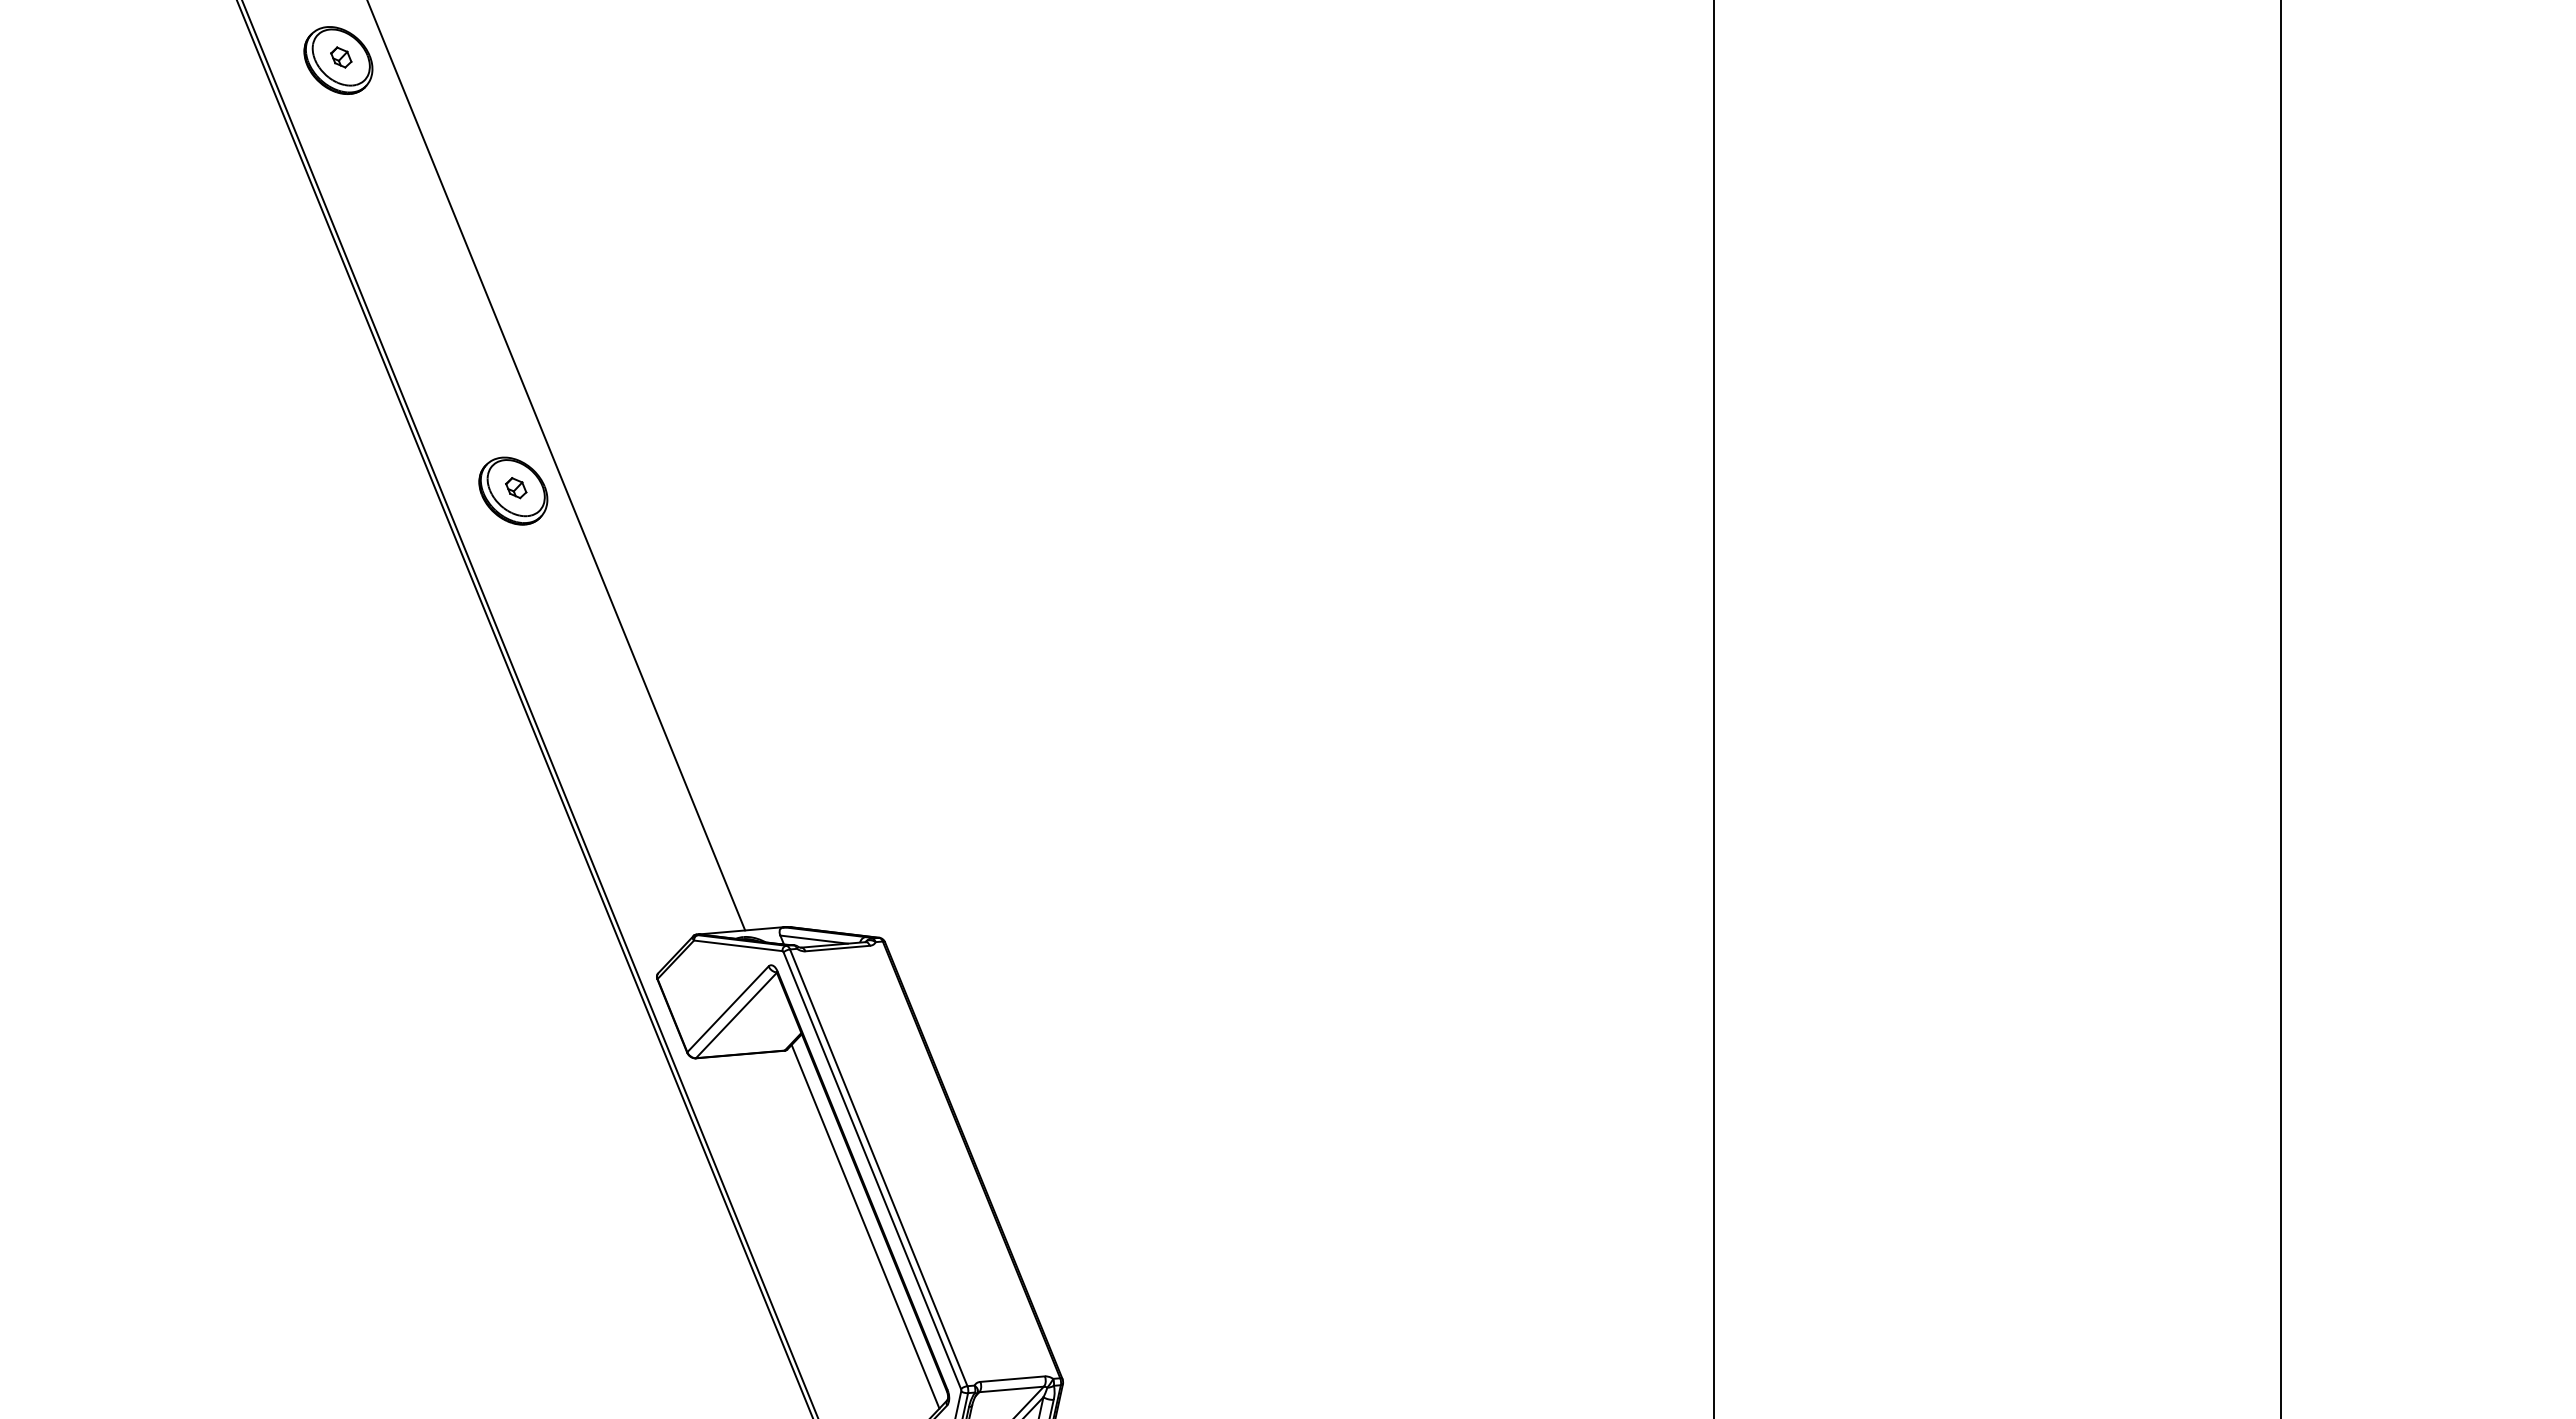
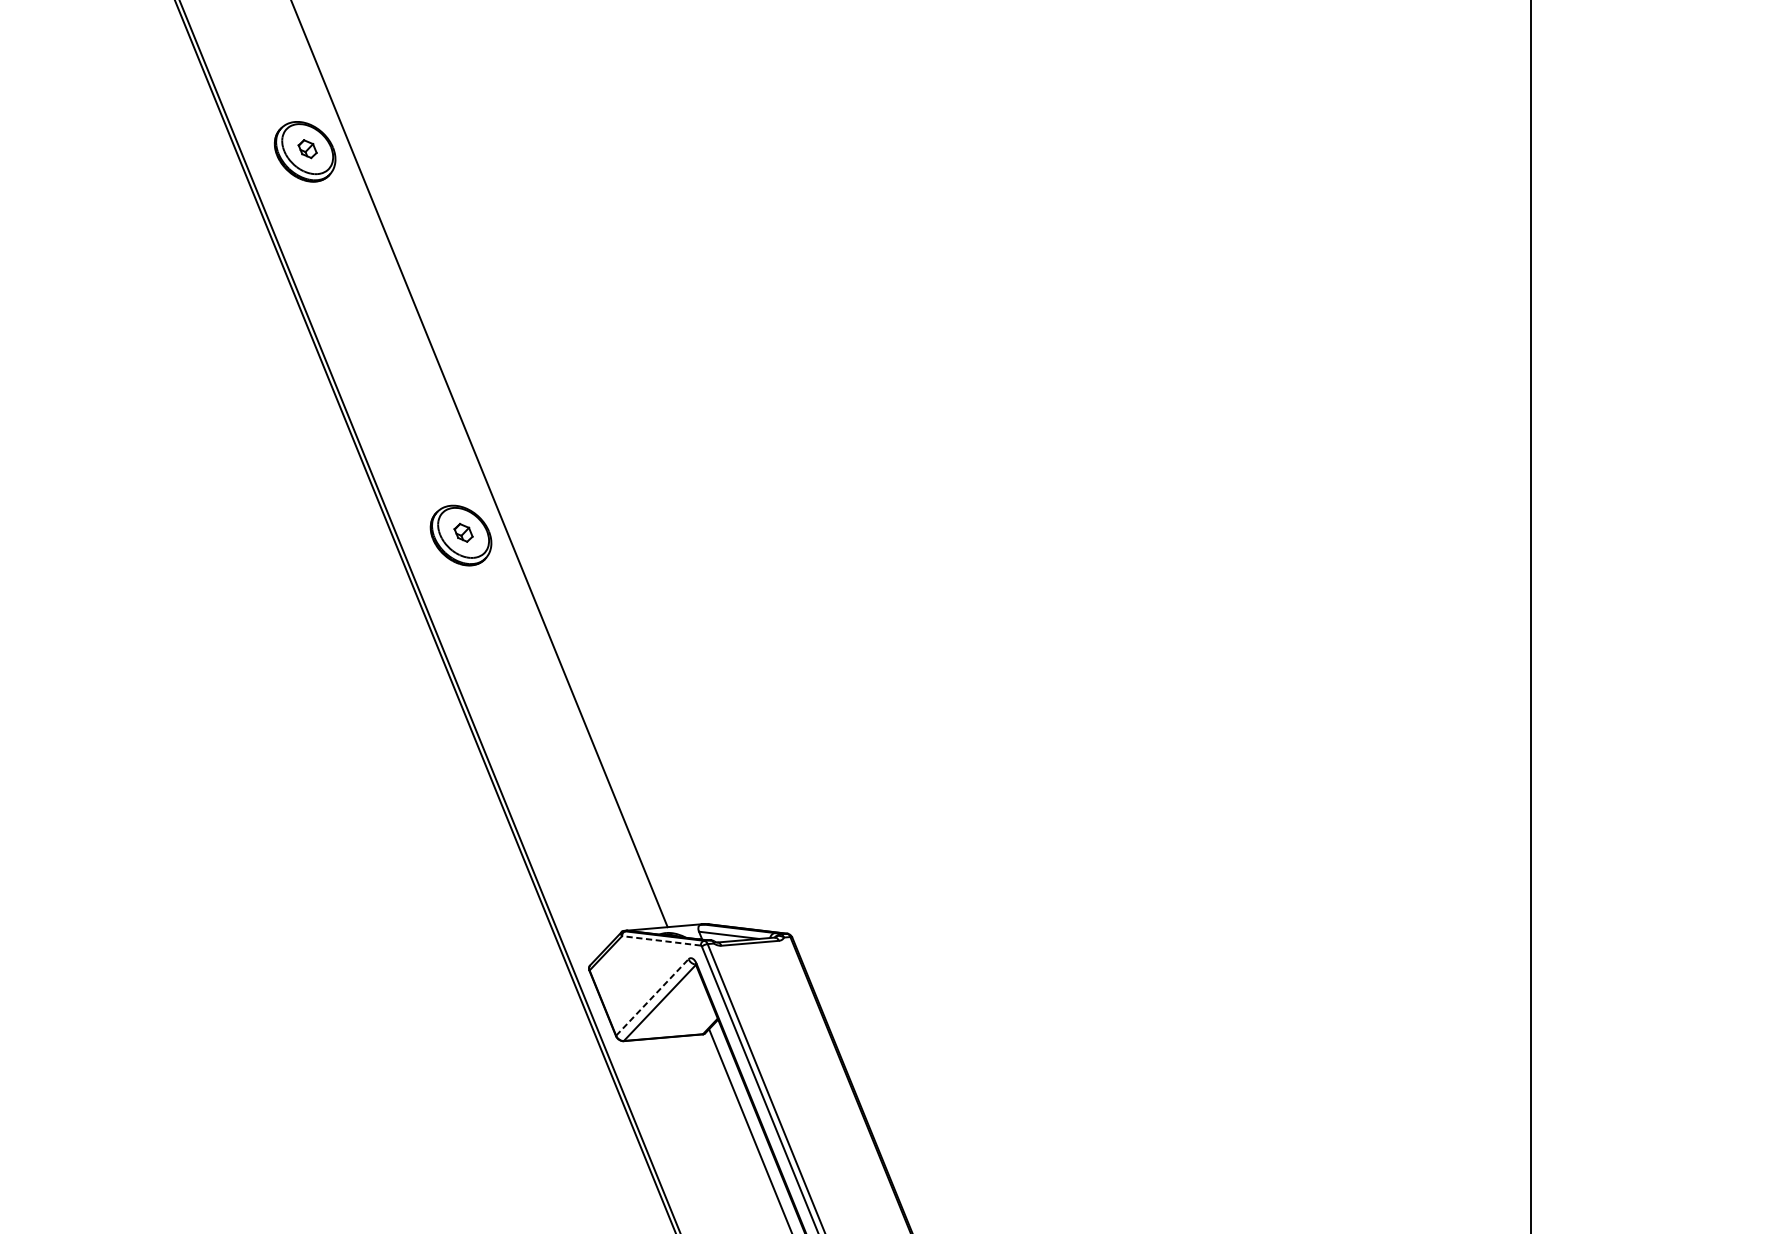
line: (737, 945) -> (660, 940), solid -> dashed
line: (728, 1008) -> (652, 996), solid -> dashed

